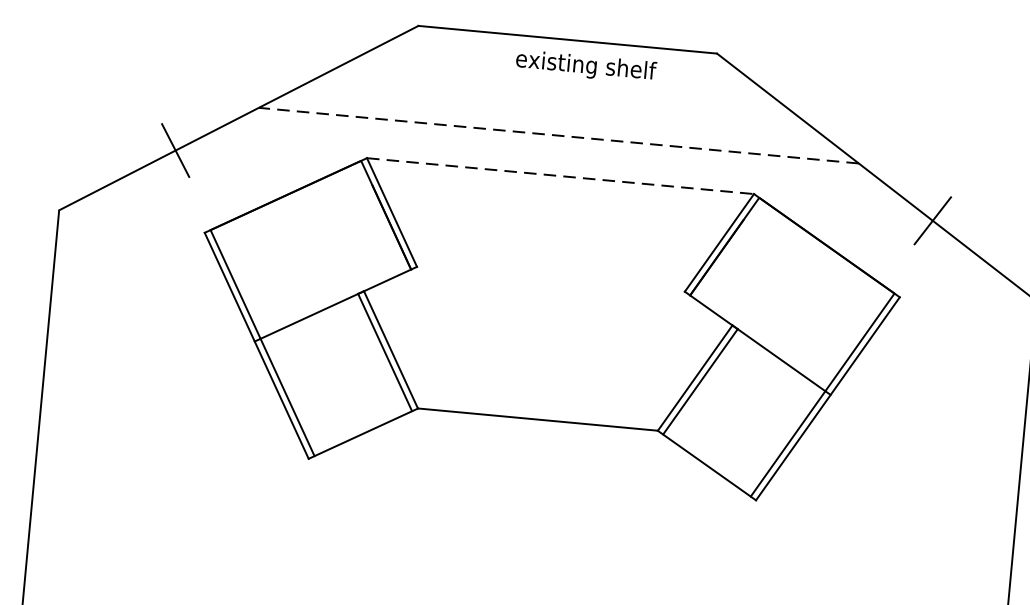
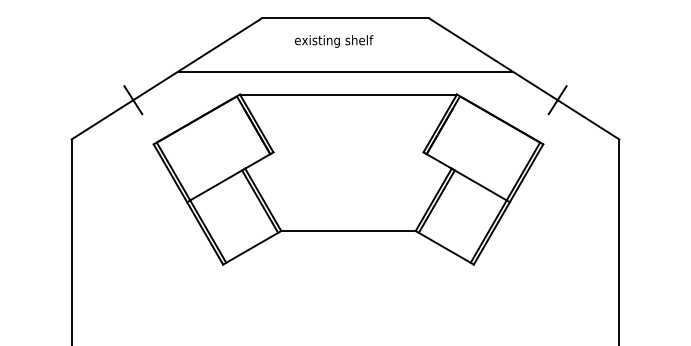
text: (586, 66) -> (334, 41), moved
line: (558, 136) -> (345, 72), dashed -> solid
line: (562, 176) -> (349, 94), dashed -> solid

